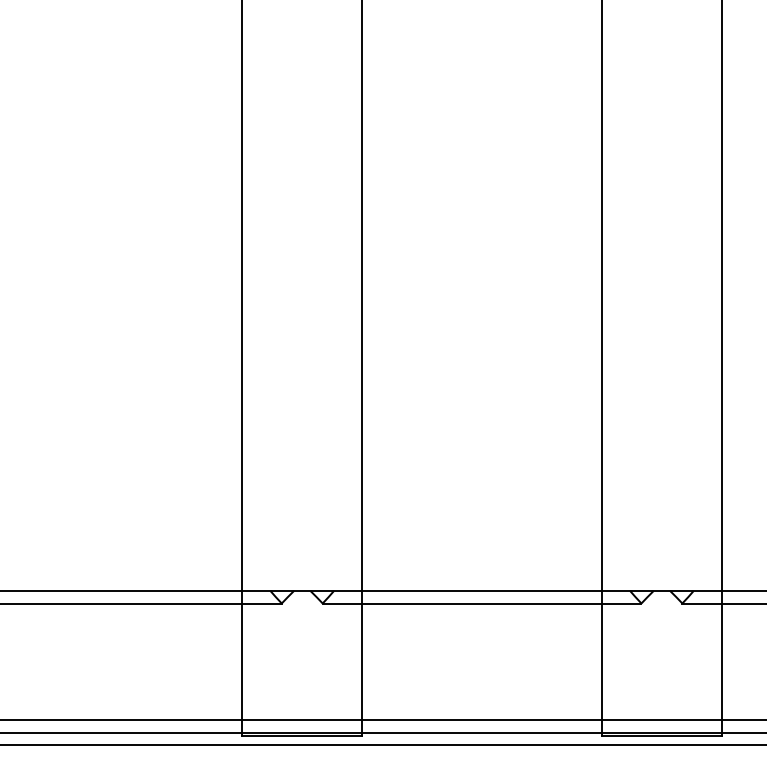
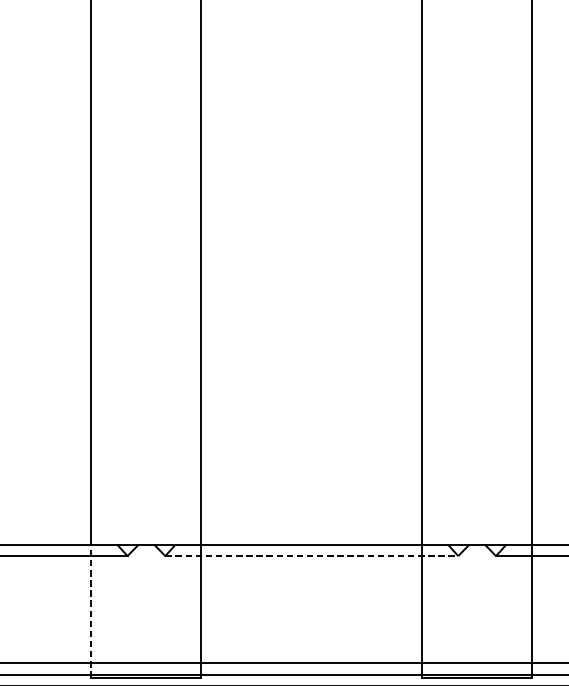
line: (482, 603) -> (312, 556), solid -> dashed
line: (242, 662) -> (91, 610), solid -> dashed

